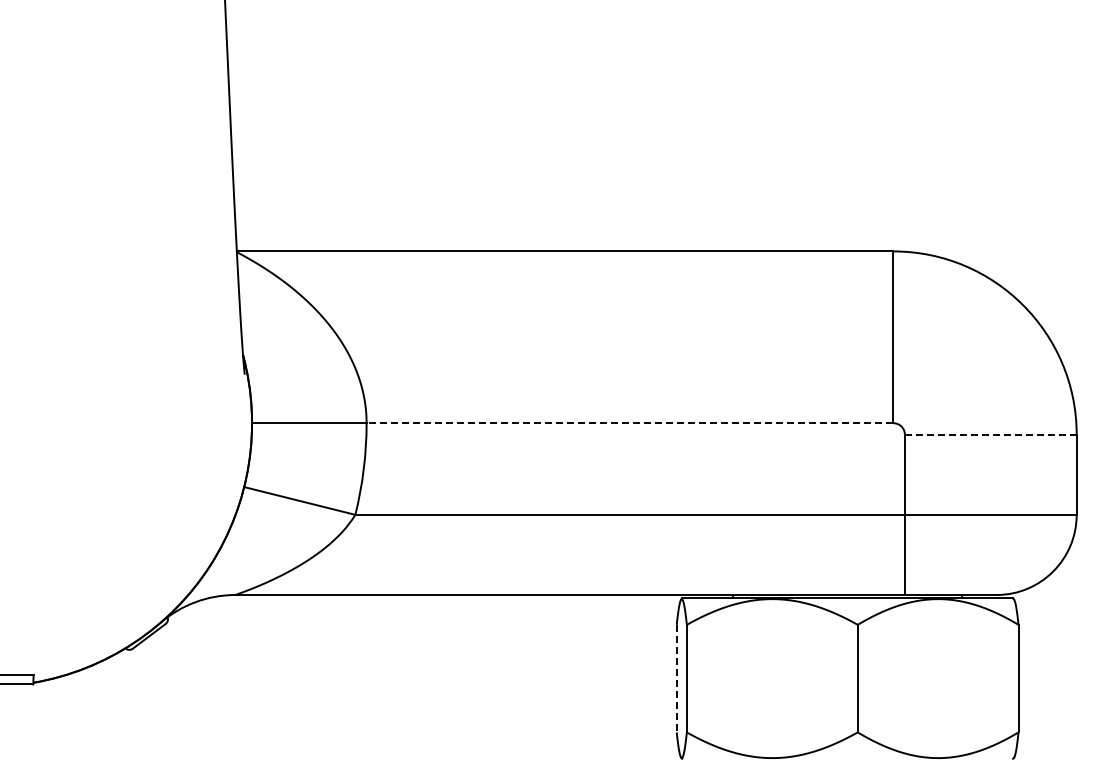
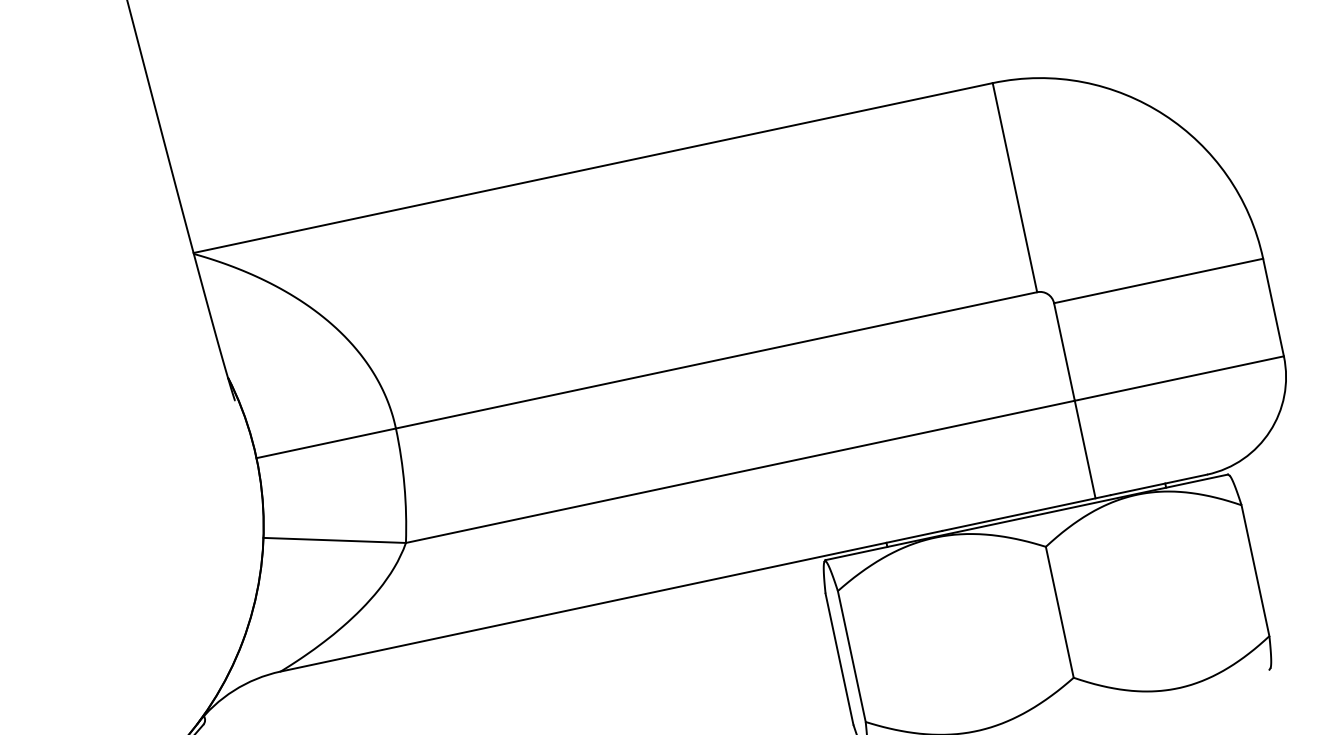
line: (629, 423) -> (715, 360), dashed -> solid
line: (990, 434) -> (1158, 280), dashed -> solid
line: (676, 678) -> (839, 659), dashed -> solid

